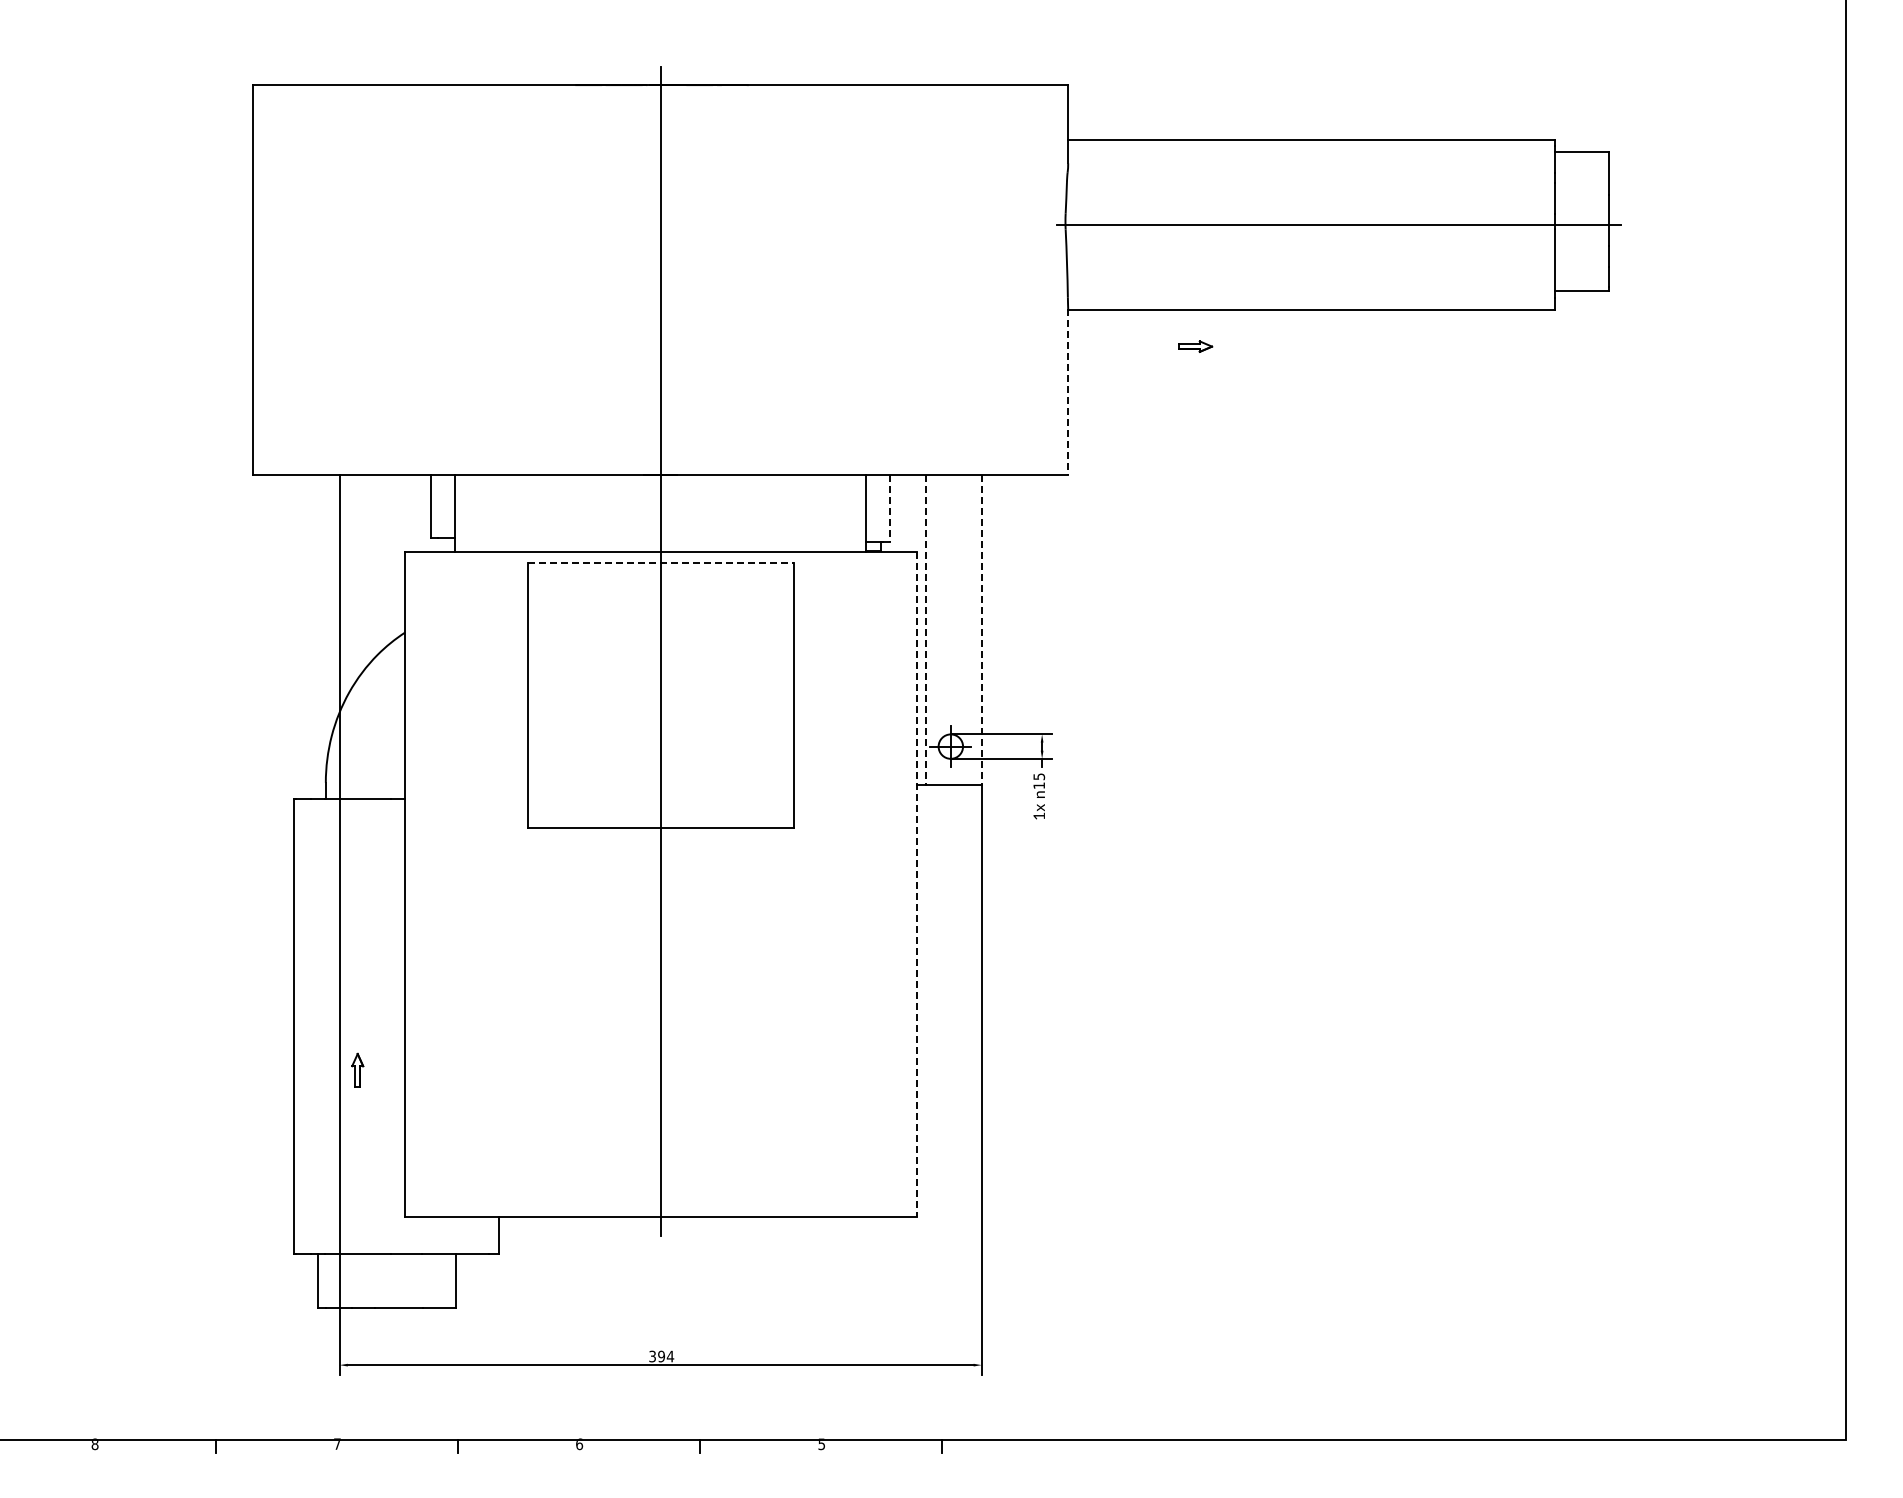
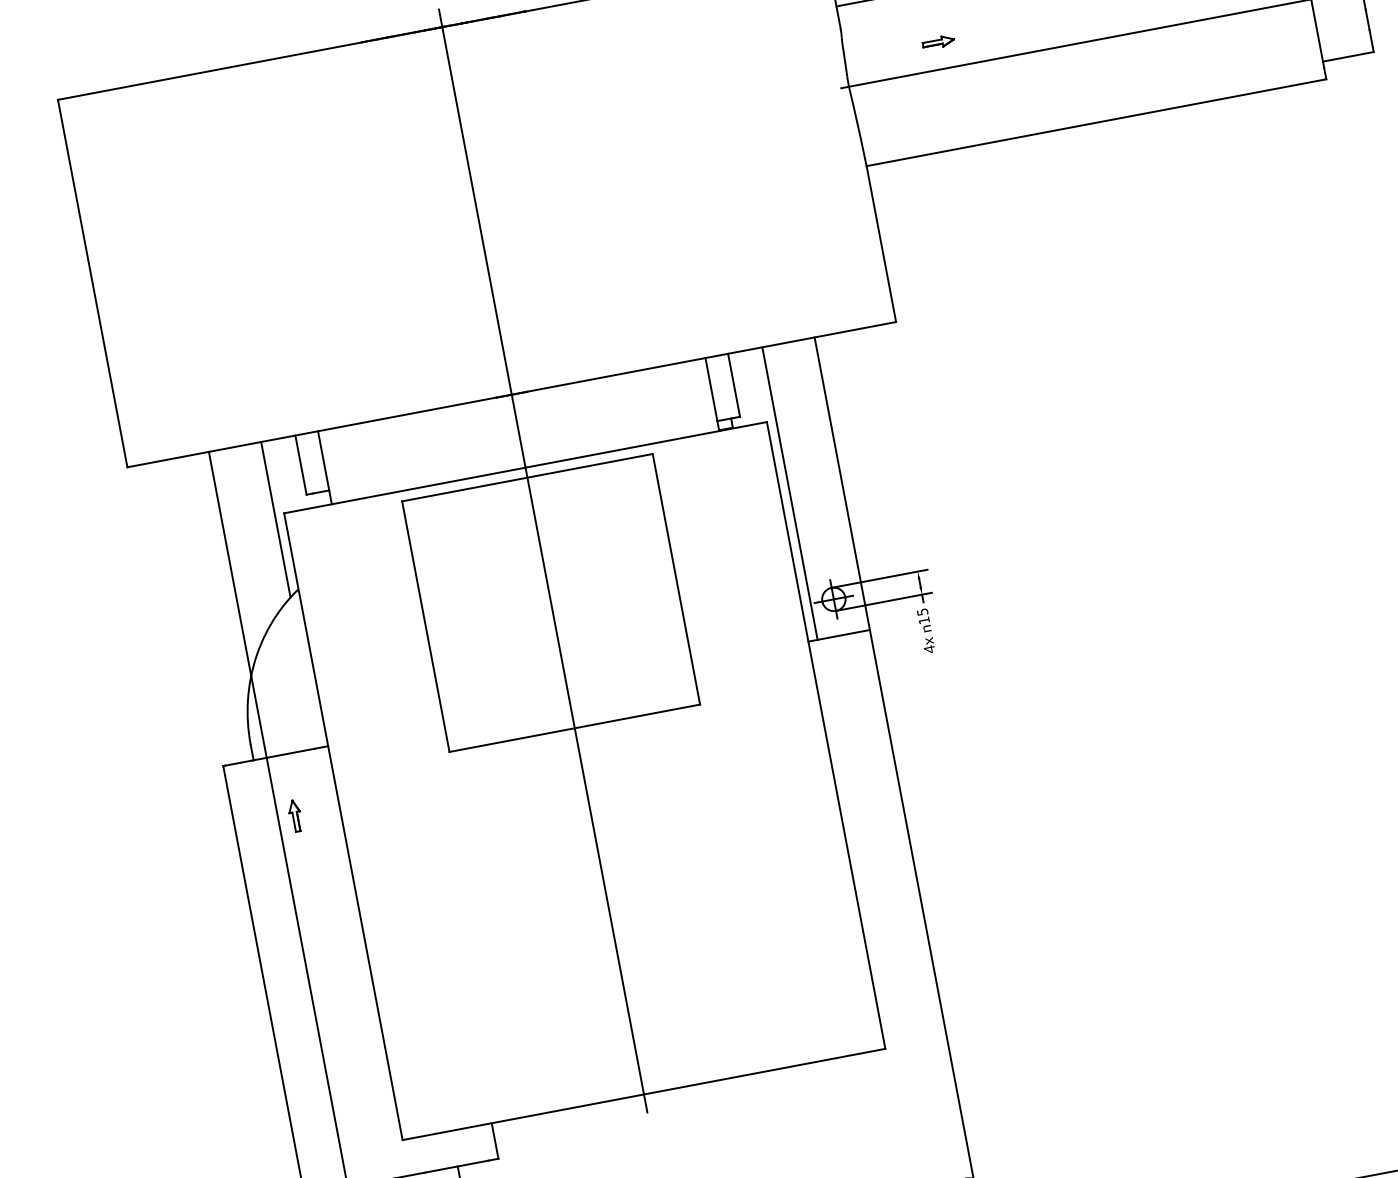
part: (1195, 346) -> (938, 42), moved
line: (1068, 392) -> (881, 244), dashed -> solid
line: (890, 508) -> (734, 385), dashed -> solid
line: (395, 556) -> (276, 519), added
line: (660, 562) -> (527, 477), dashed -> solid
line: (926, 630) -> (790, 494), dashed -> solid
line: (981, 630) -> (842, 484), dashed -> solid
text: (1038, 816) -> (929, 649), 1x -> 4x
line: (916, 884) -> (826, 735), dashed -> solid
part: (357, 1069) -> (294, 815), moved

